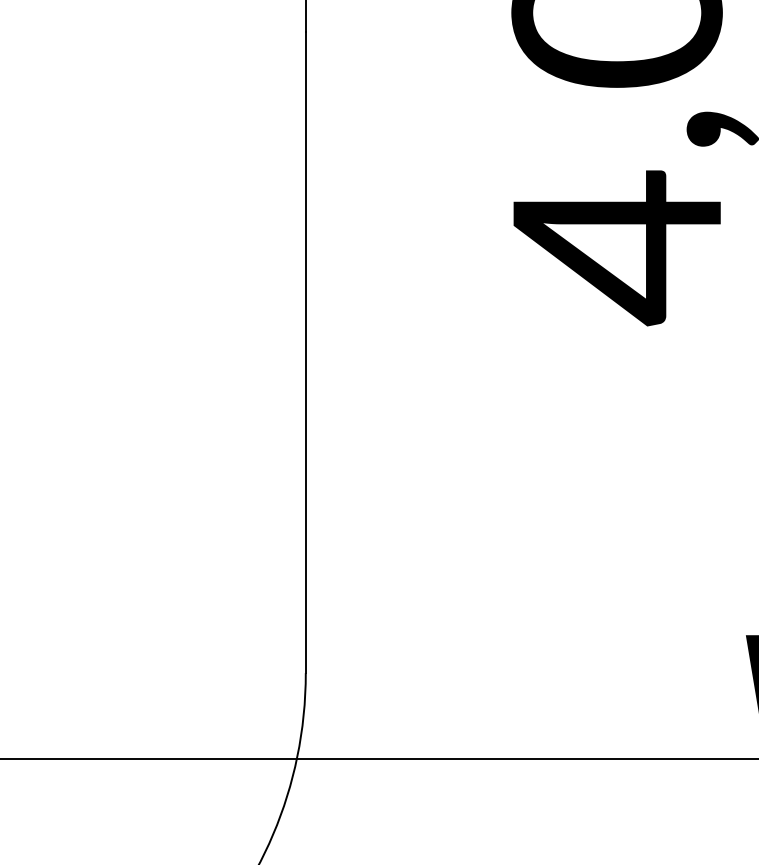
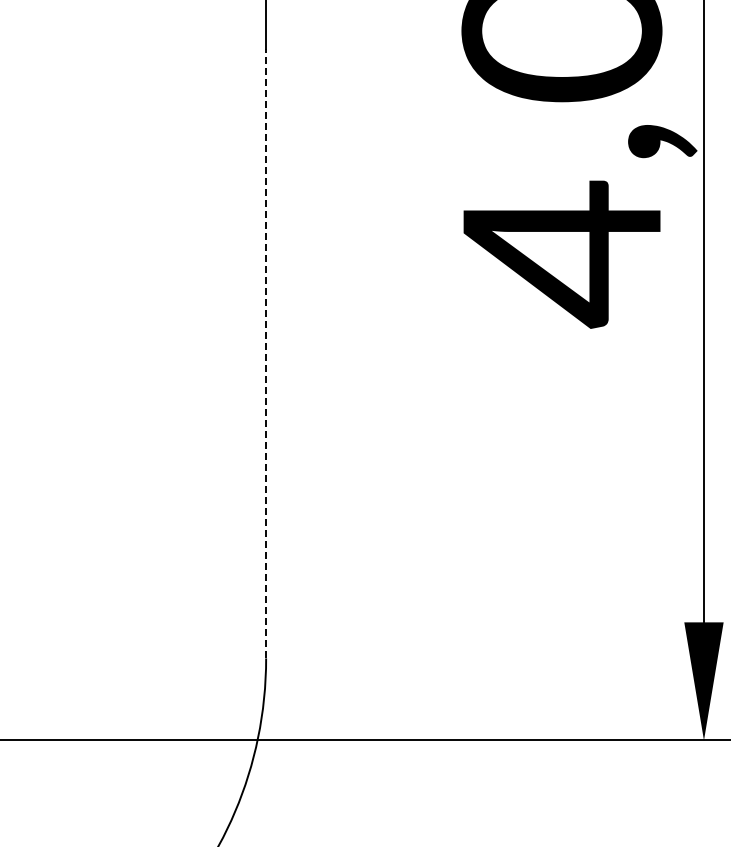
line: (306, 352) -> (266, 353), solid -> dashed

